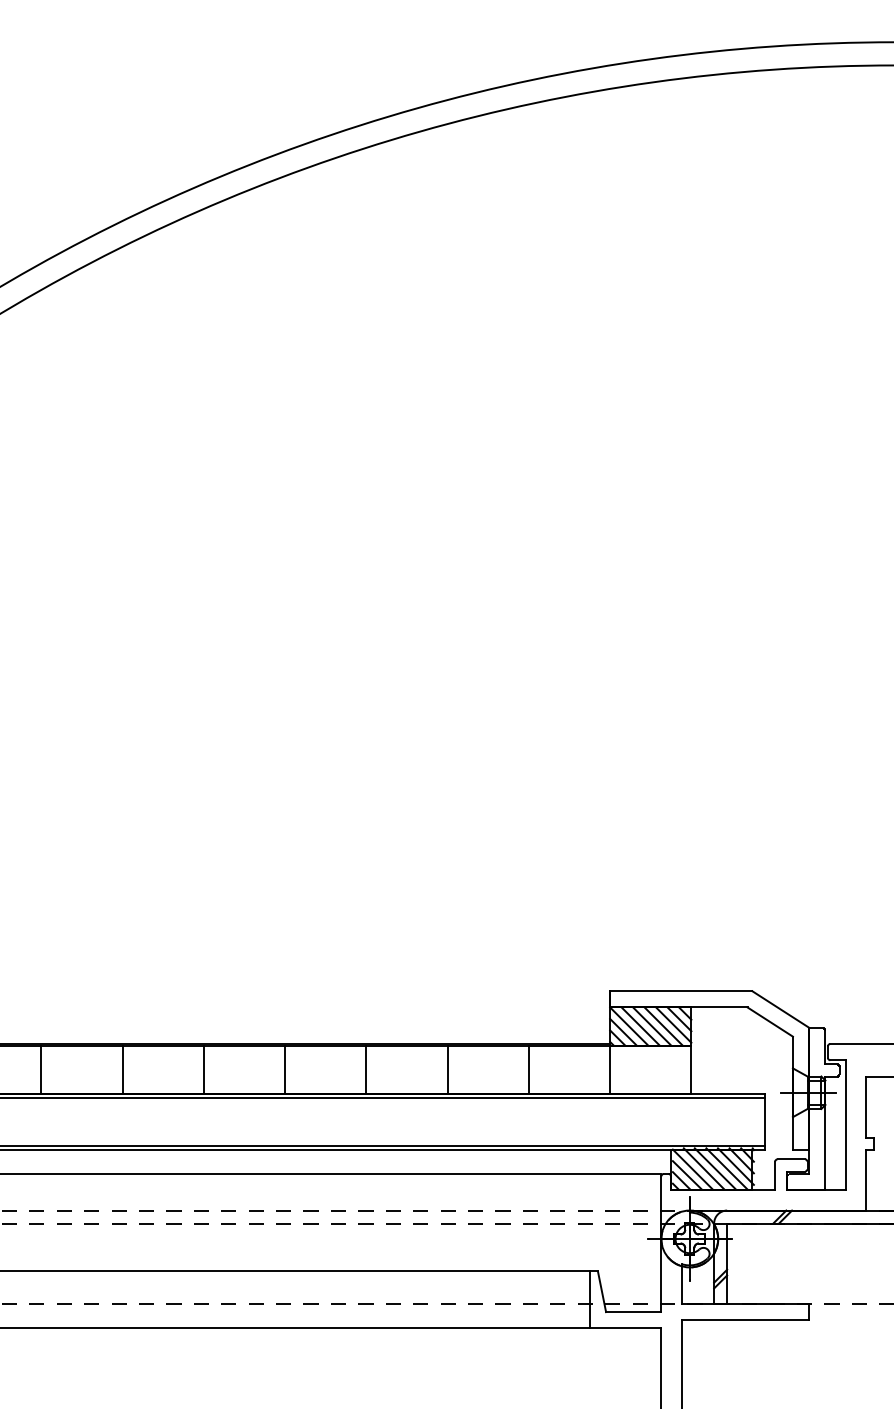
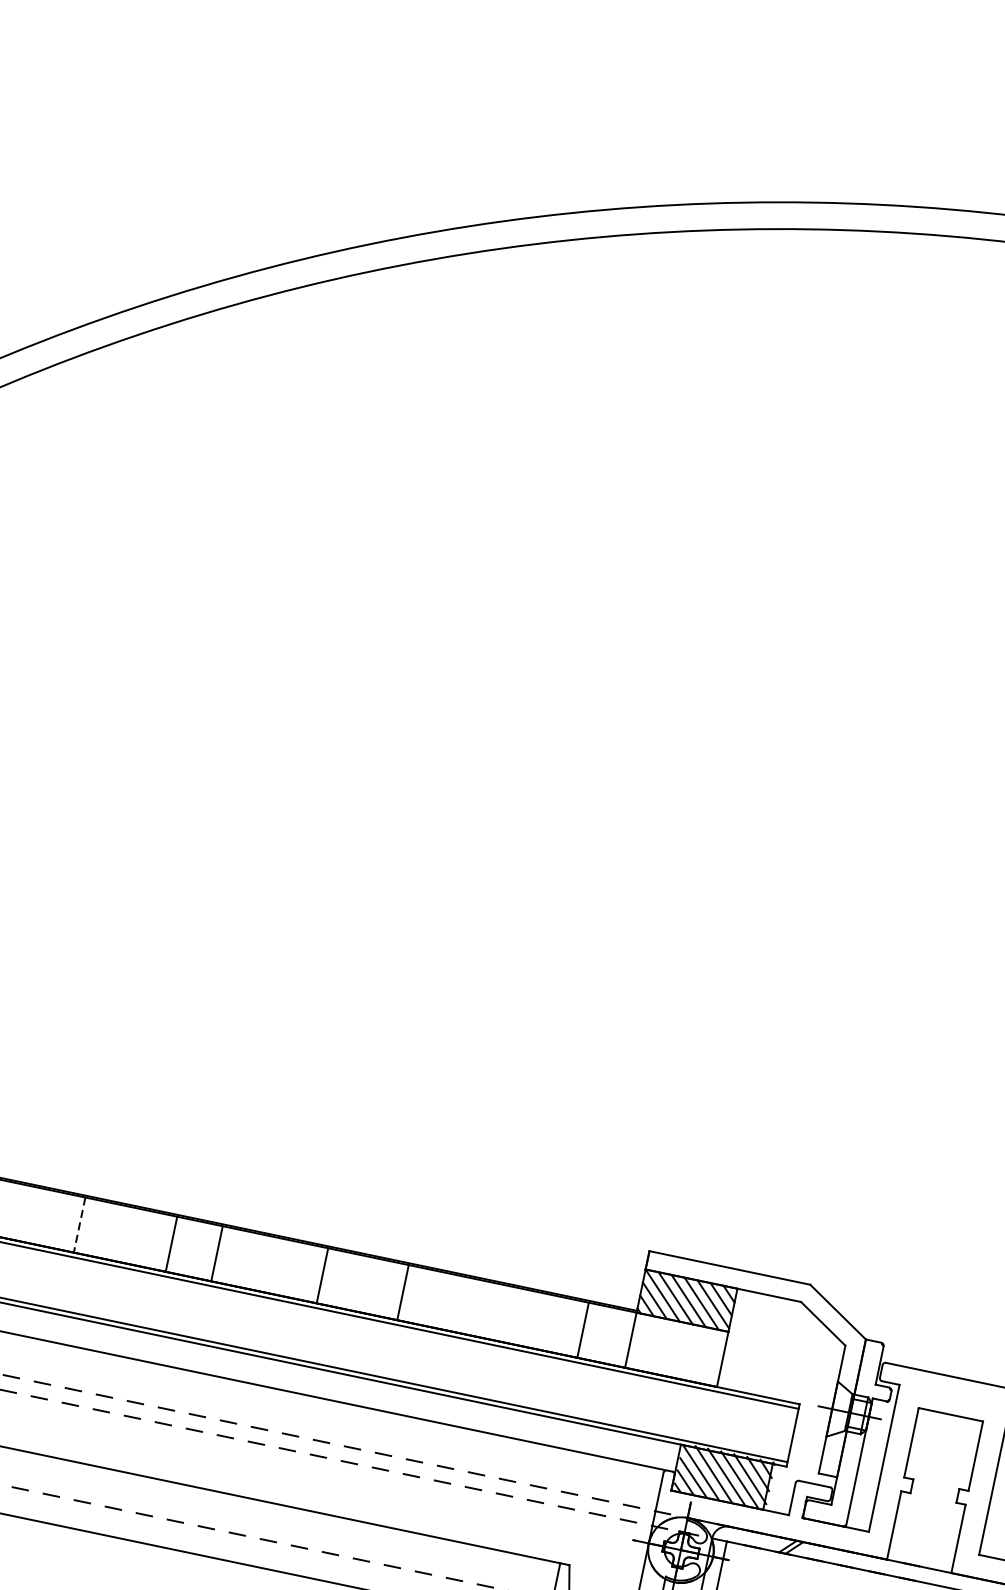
line: (285, 1069) -> (217, 1253), moved
line: (366, 1069) -> (322, 1275), moved
line: (447, 1069) -> (402, 1292), moved
line: (528, 1069) -> (582, 1329), moved
line: (122, 1070) -> (79, 1225), solid -> dashed

